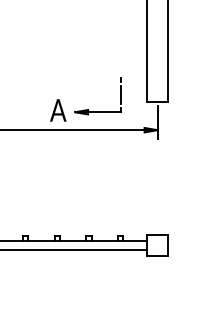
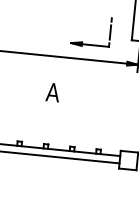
text: (58, 110) -> (53, 92), moved

